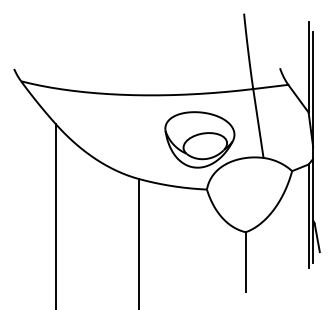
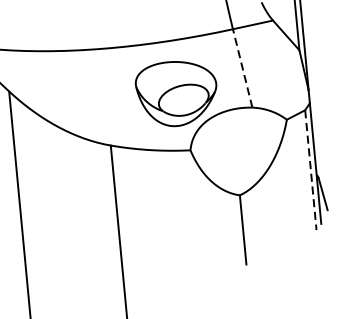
line: (258, 123) -> (242, 68), solid -> dashed
line: (308, 216) -> (310, 170), solid -> dashed

